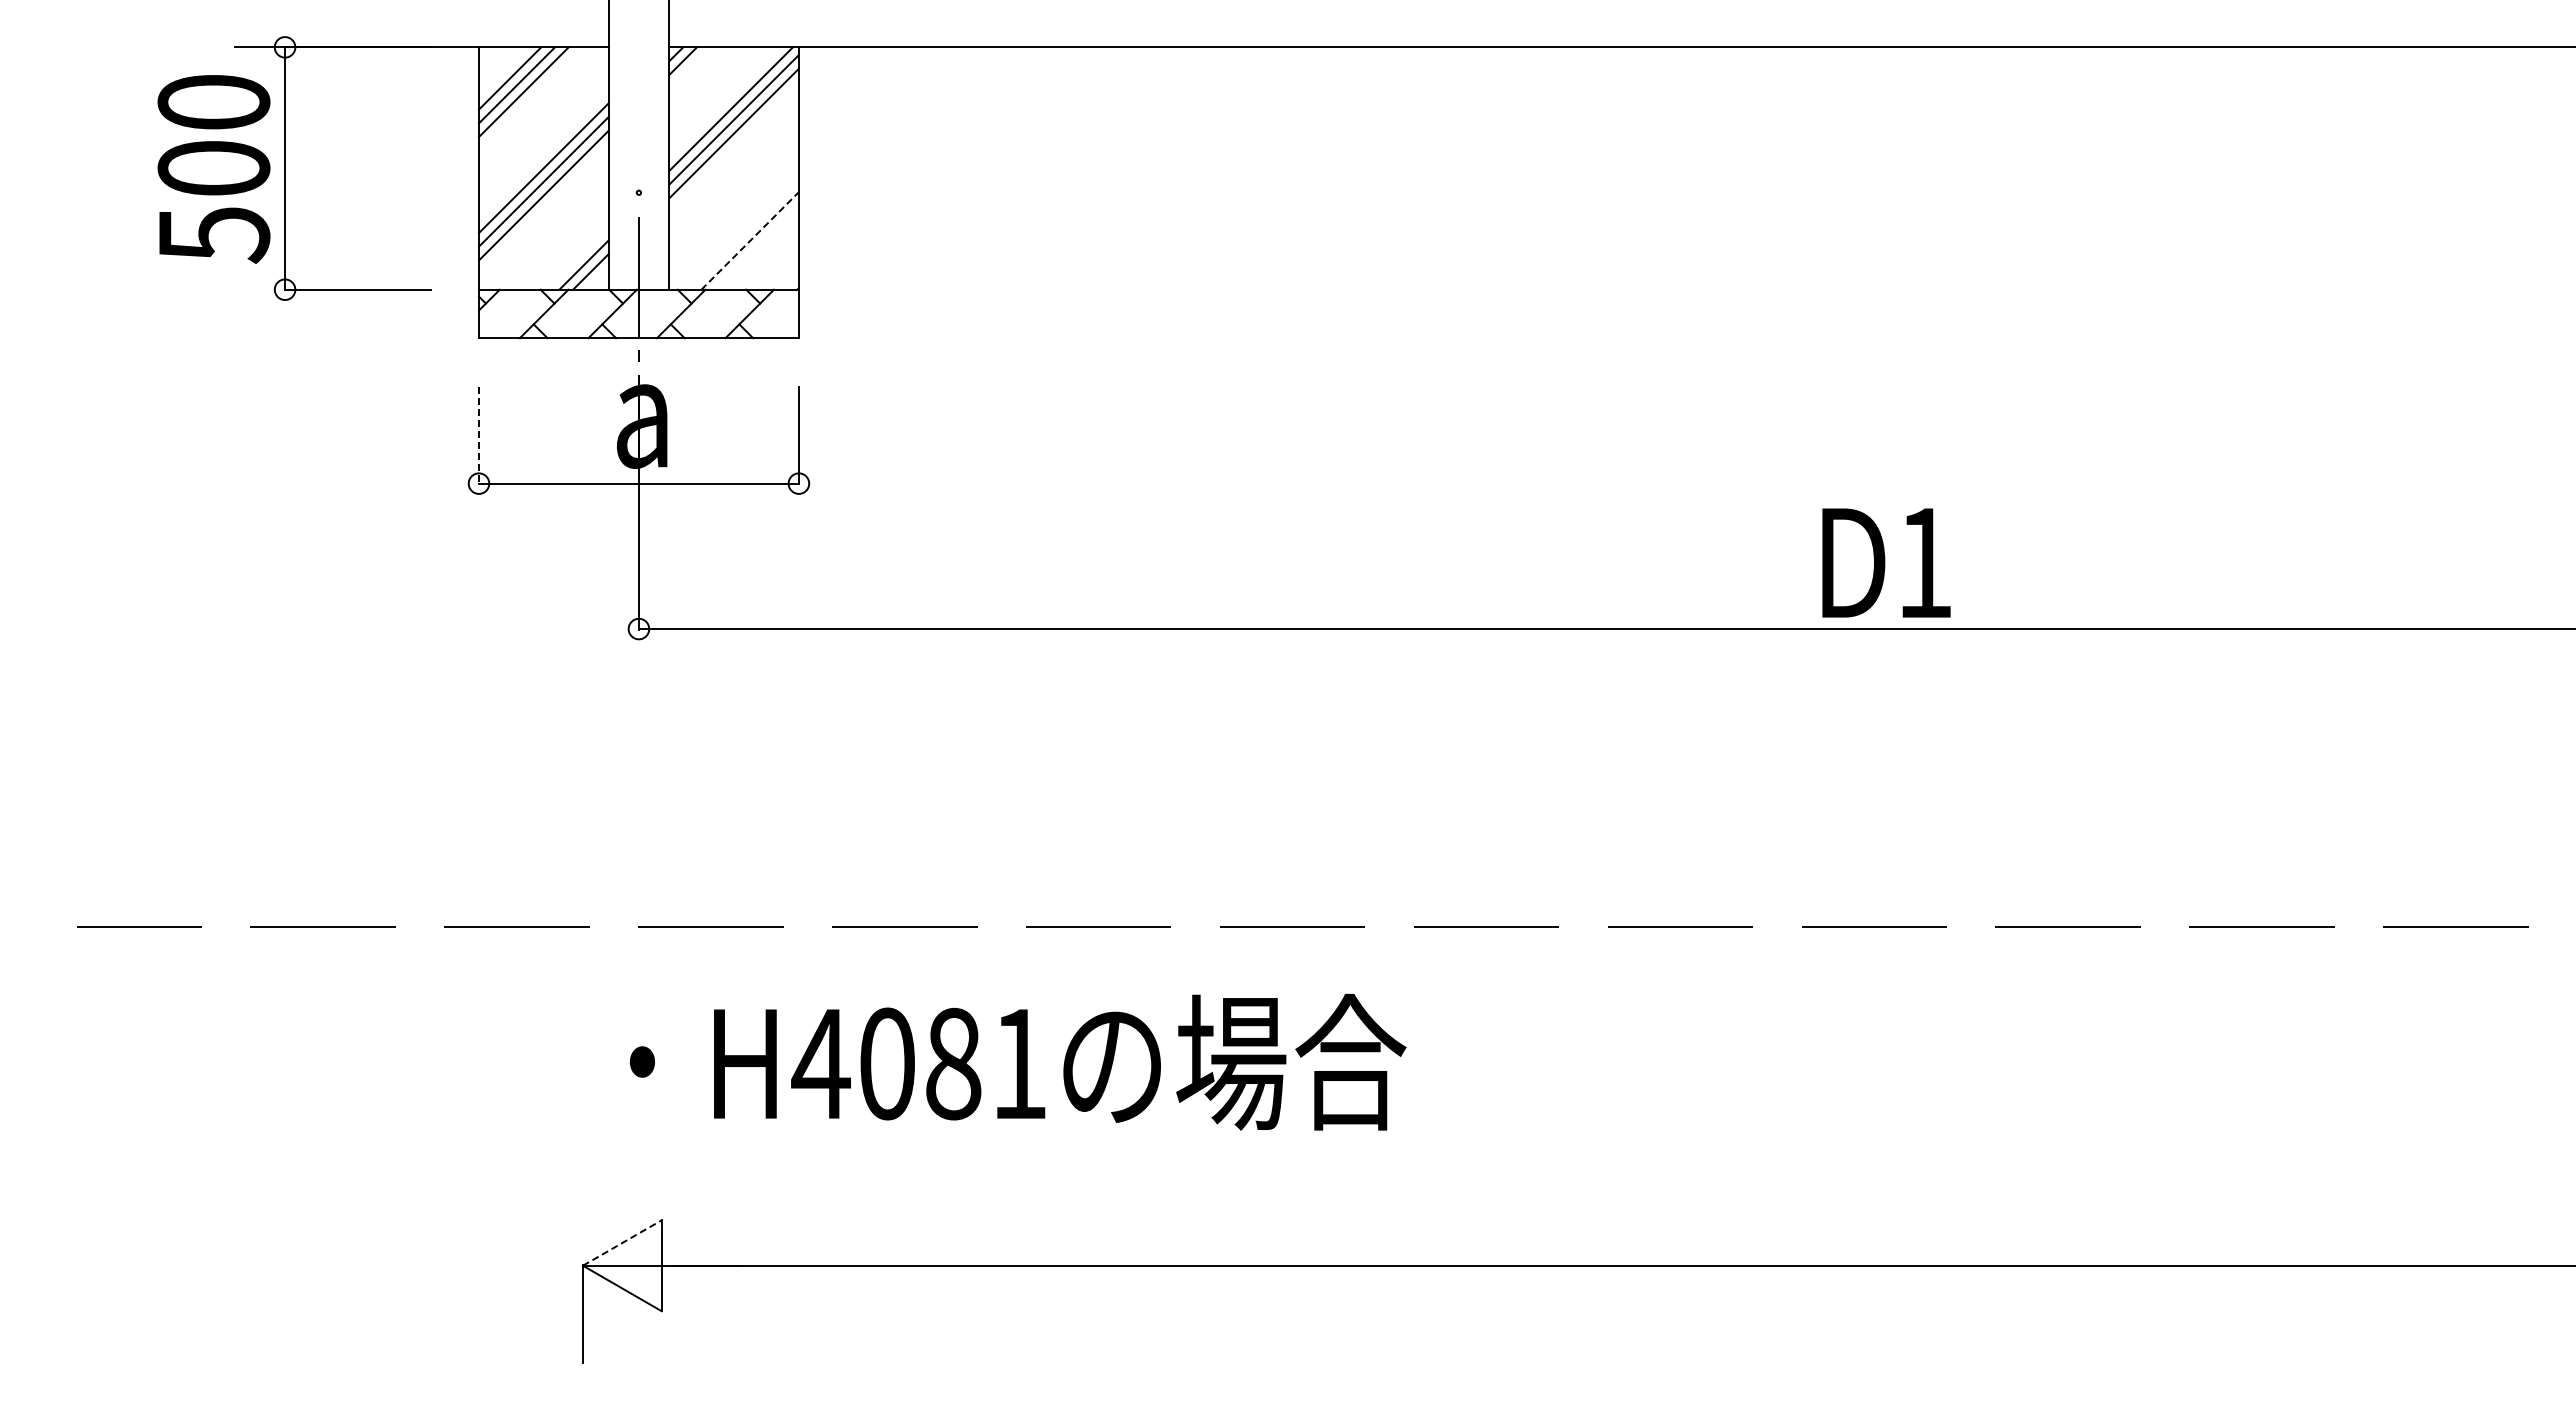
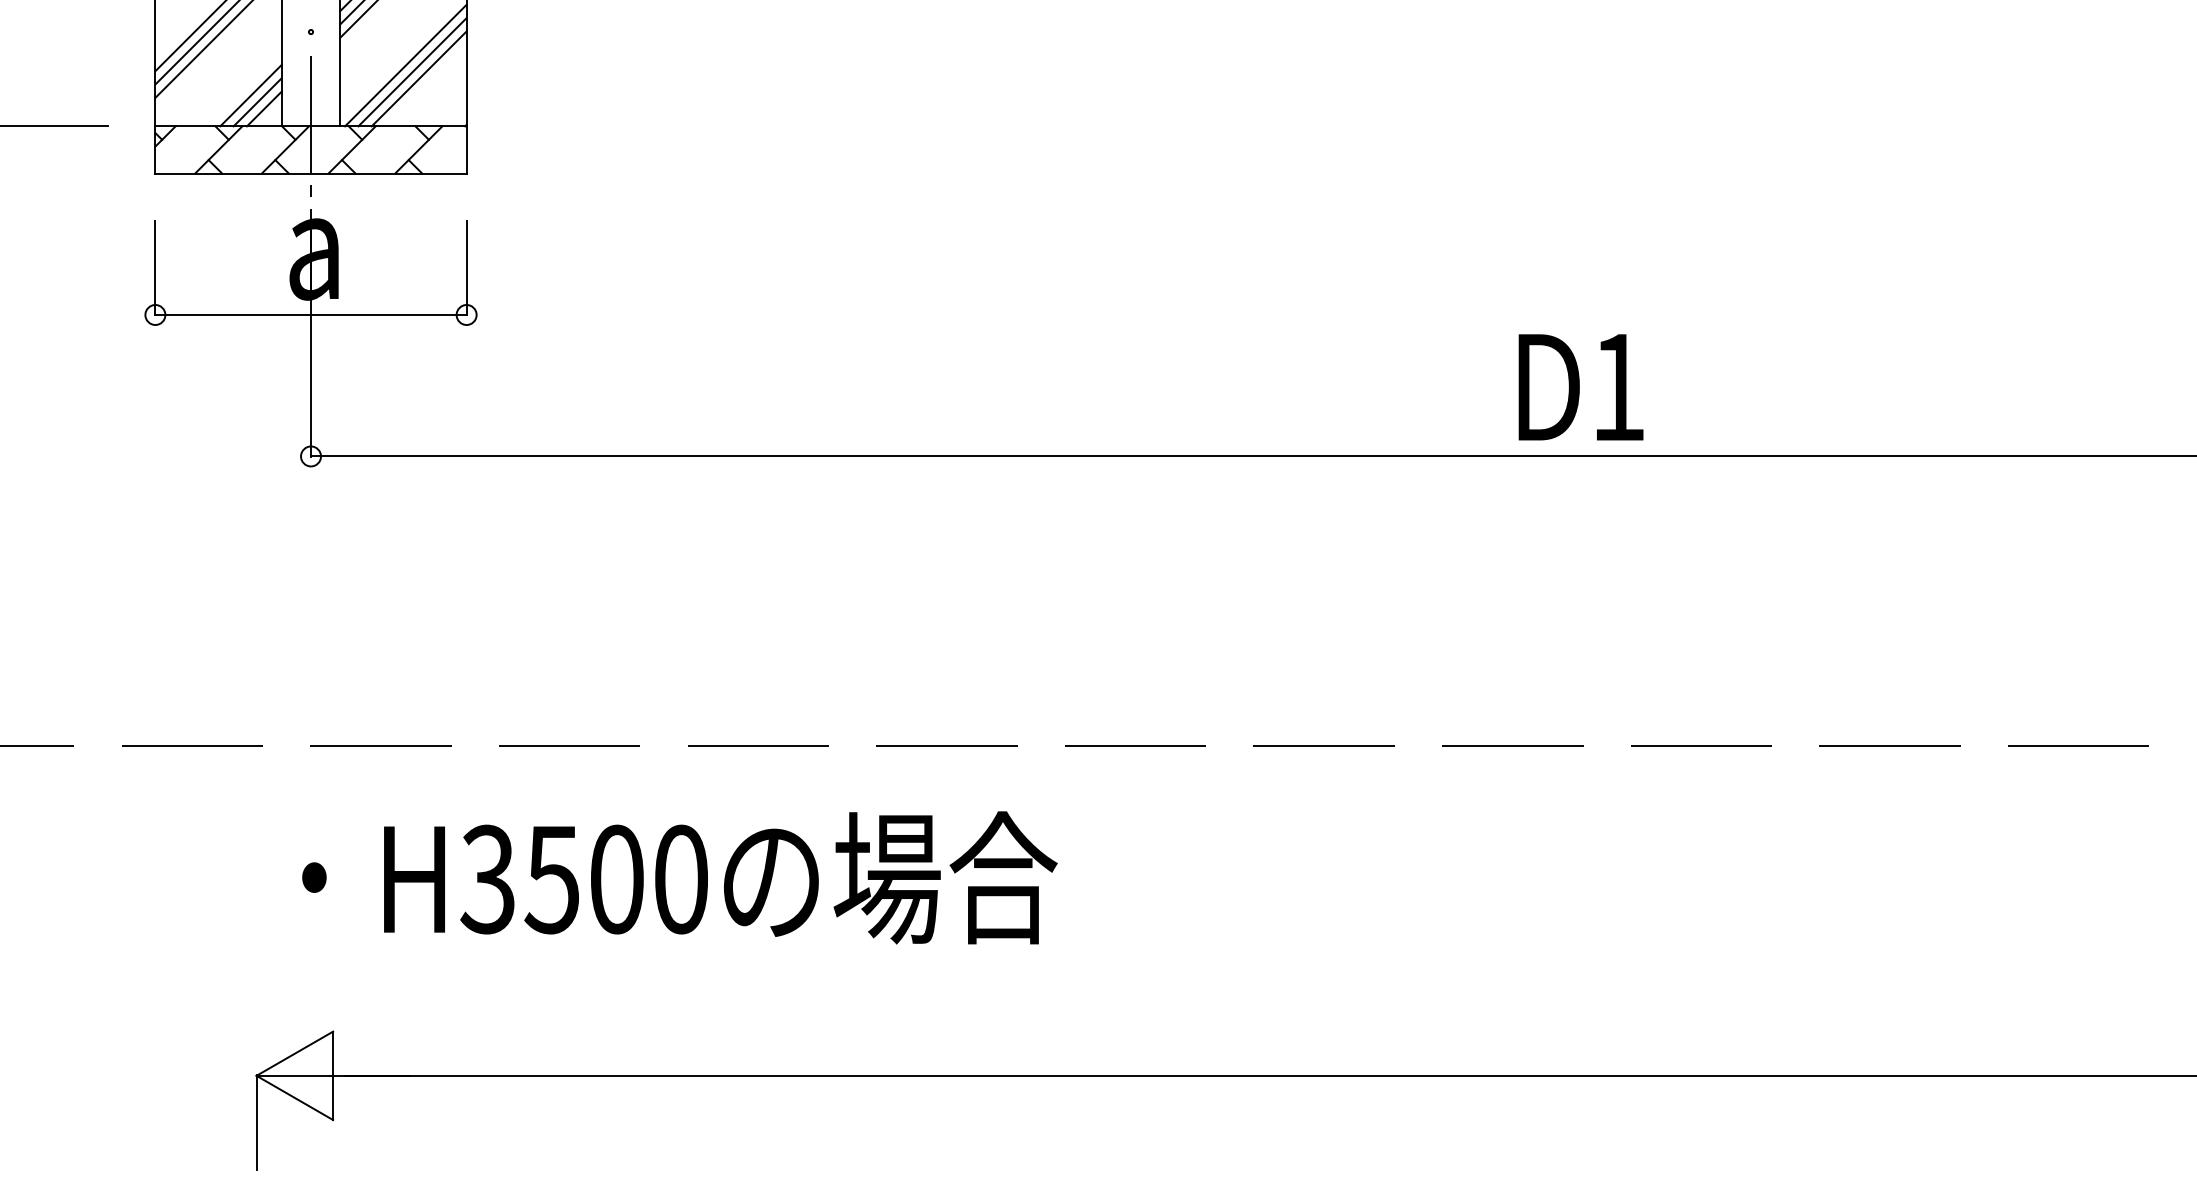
line: (735, 226) -> (404, 64), added
line: (742, 233) -> (411, 71), added
line: (750, 240) -> (419, 78), dashed -> solid
line: (576, 257) -> (250, 95), added
line: (478, 435) -> (154, 268), dashed -> solid
text: (1886, 562) -> (1581, 386), moved
text: (919, 1063) -> (583, 879), H4081 -> H3500
line: (622, 1242) -> (295, 1053), dashed -> solid

